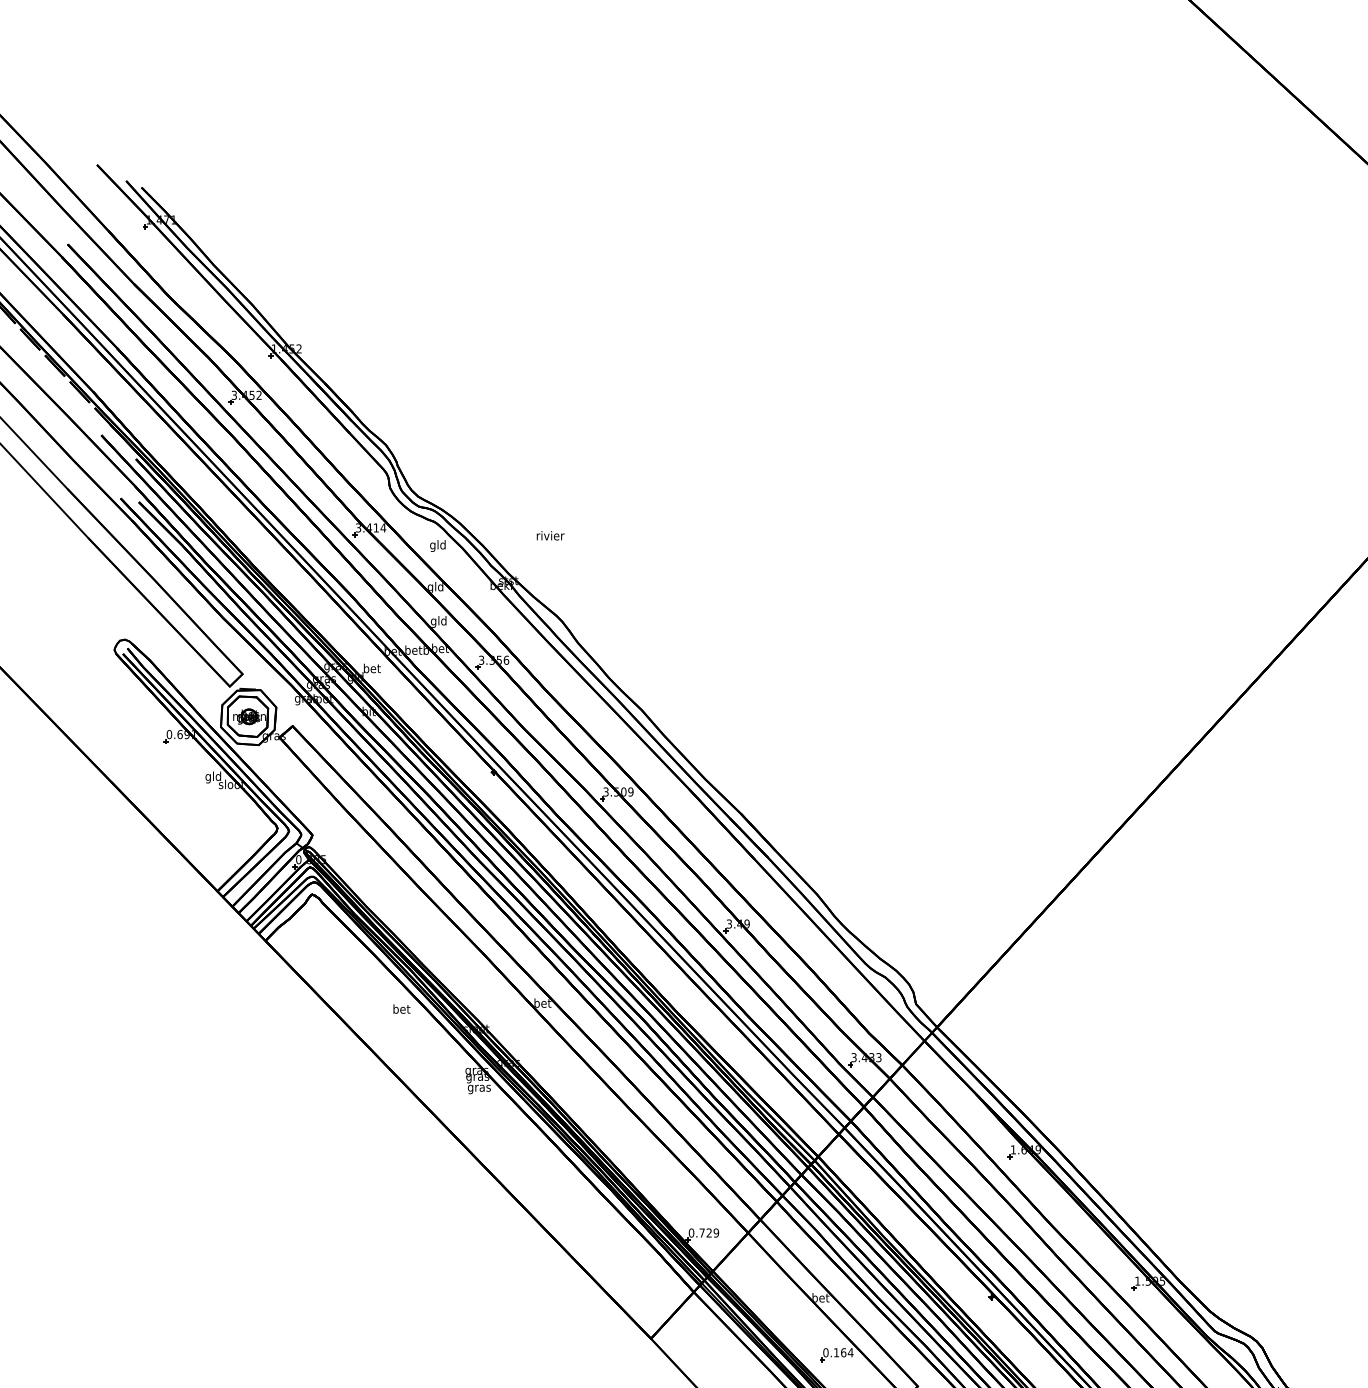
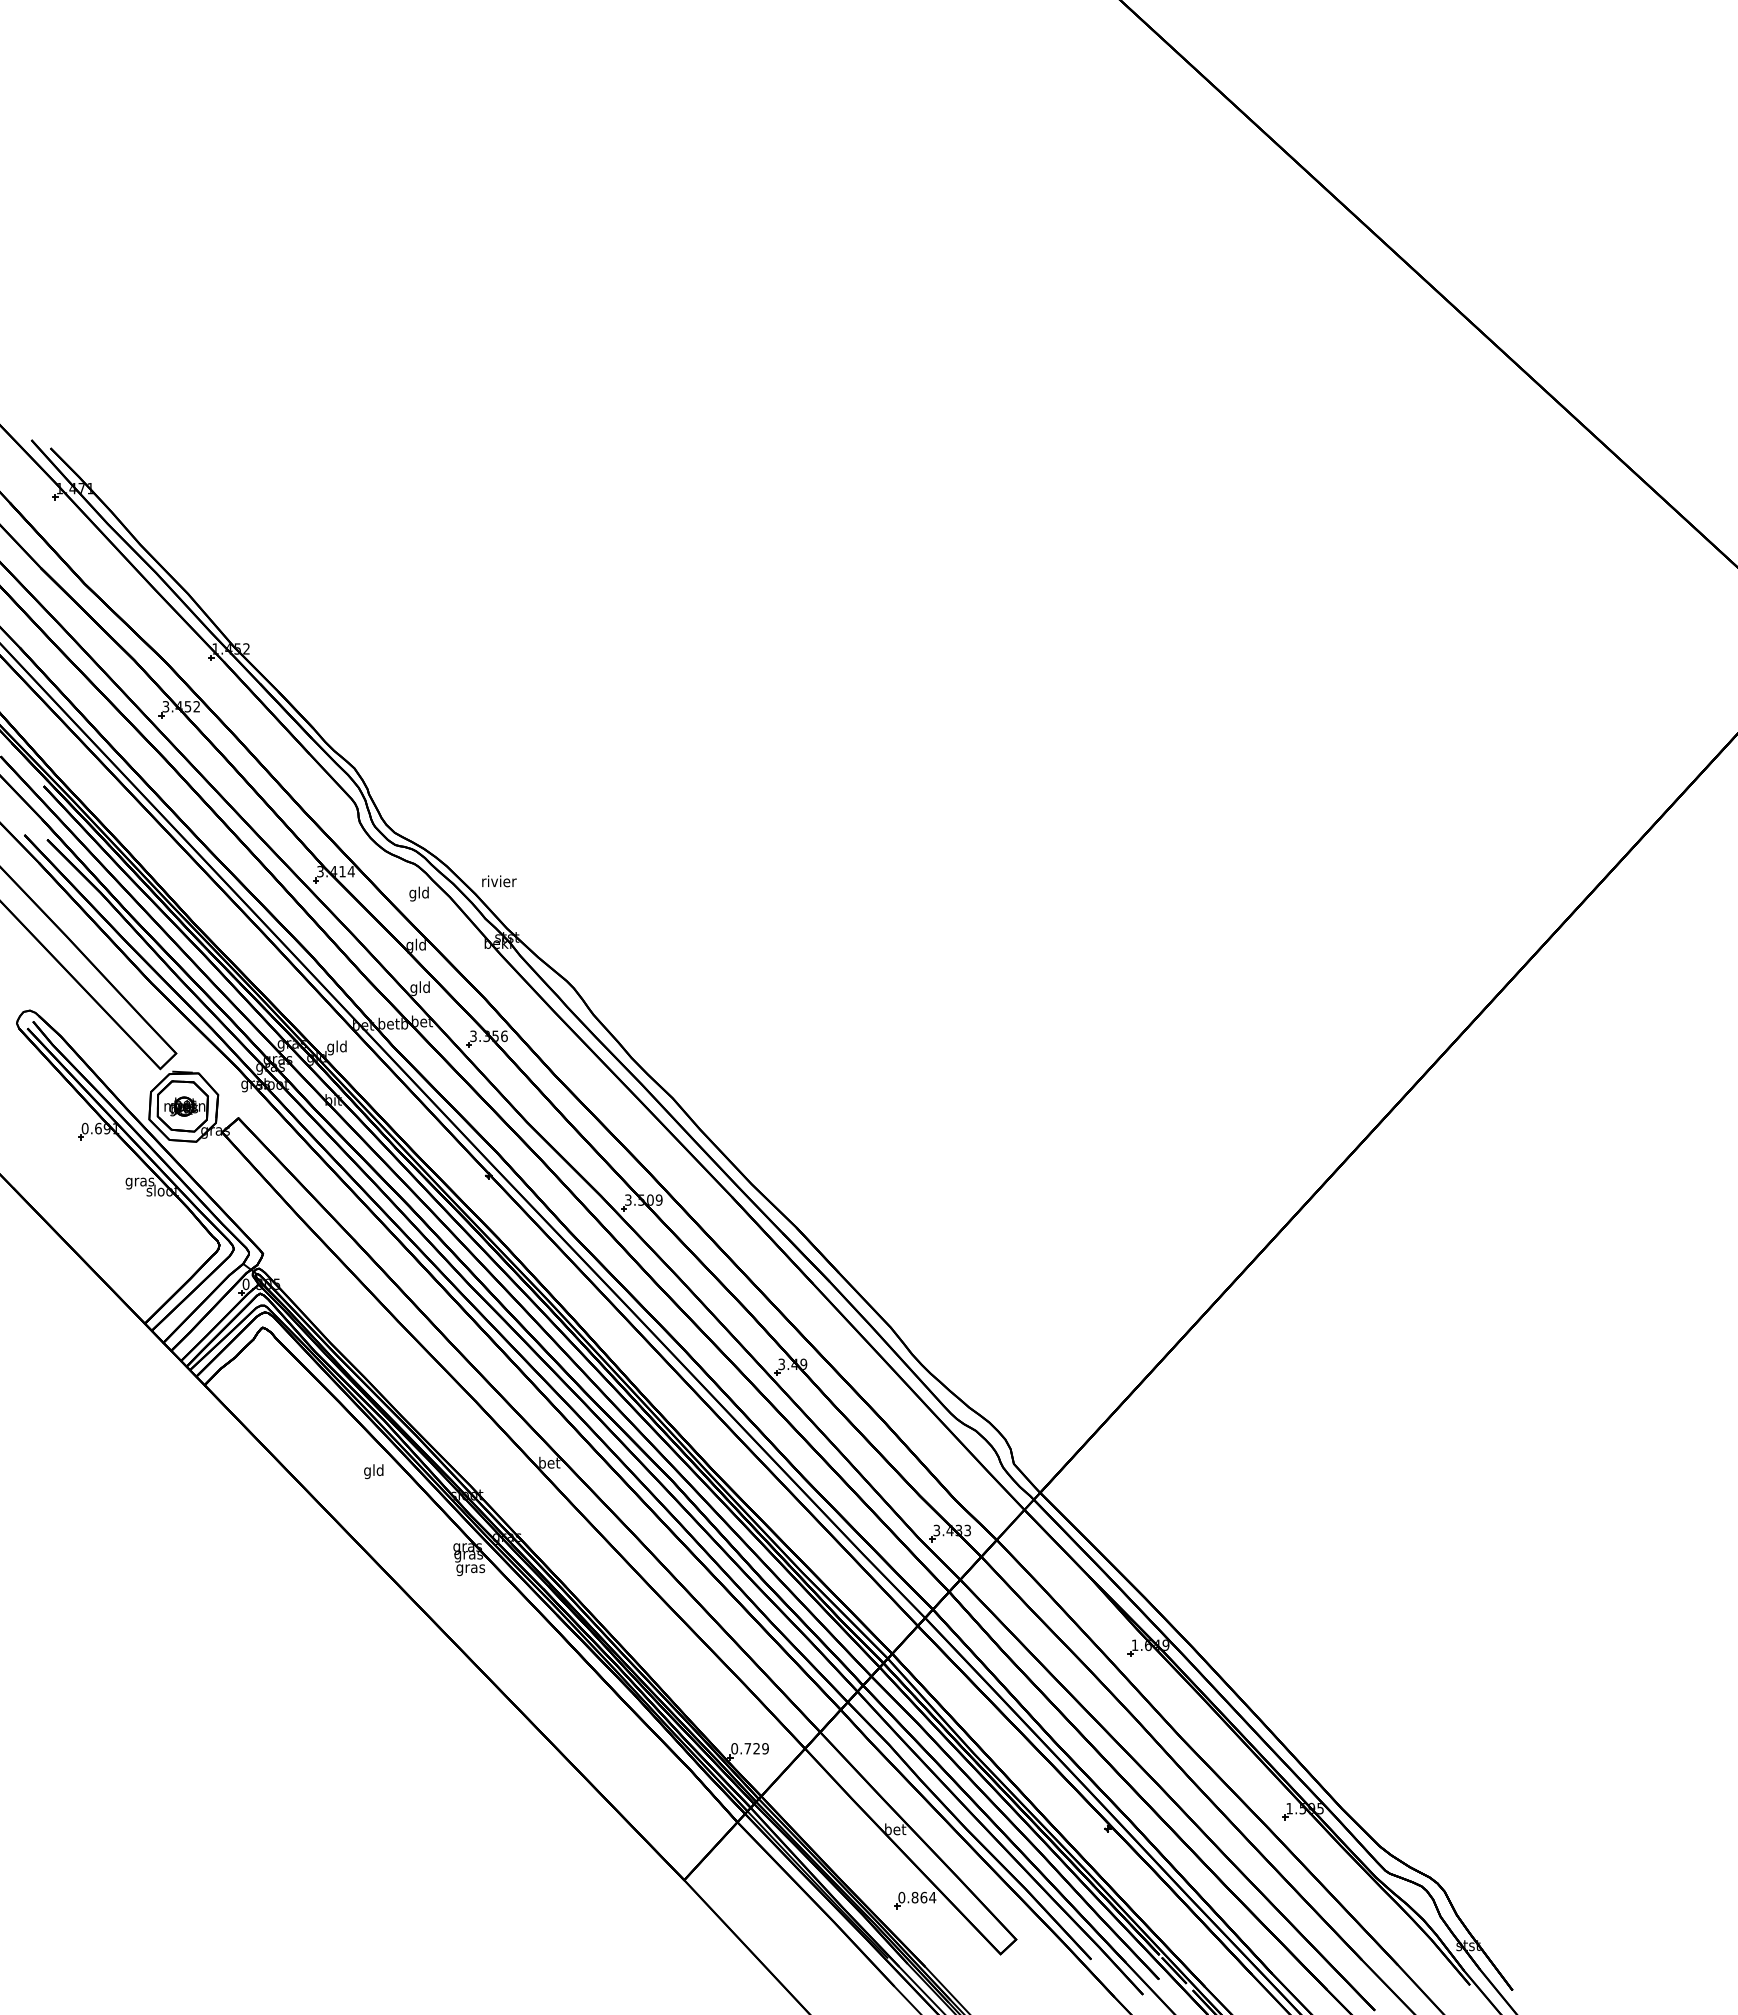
text: (550, 535) -> (499, 881), moved
text: (372, 669) -> (337, 1047), bet -> gld
text: (213, 777) -> (139, 1181), gld -> gras
text: (401, 1010) -> (373, 1471), bet -> gld
text: (836, 1352) -> (914, 1897), 0.164 -> 0.864

